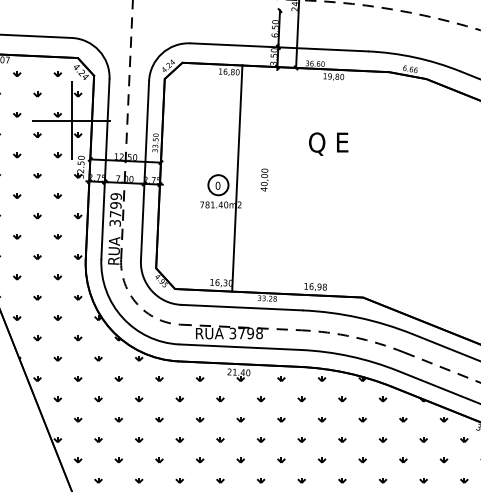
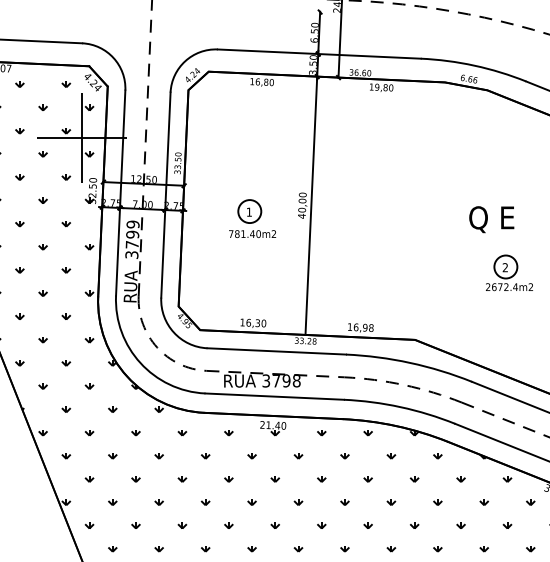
text: (328, 144) -> (491, 219), moved
line: (237, 178) -> (311, 205), moved
text: (218, 185) -> (249, 211), 0 -> 1
part: (445, 238) -> (509, 272), added

